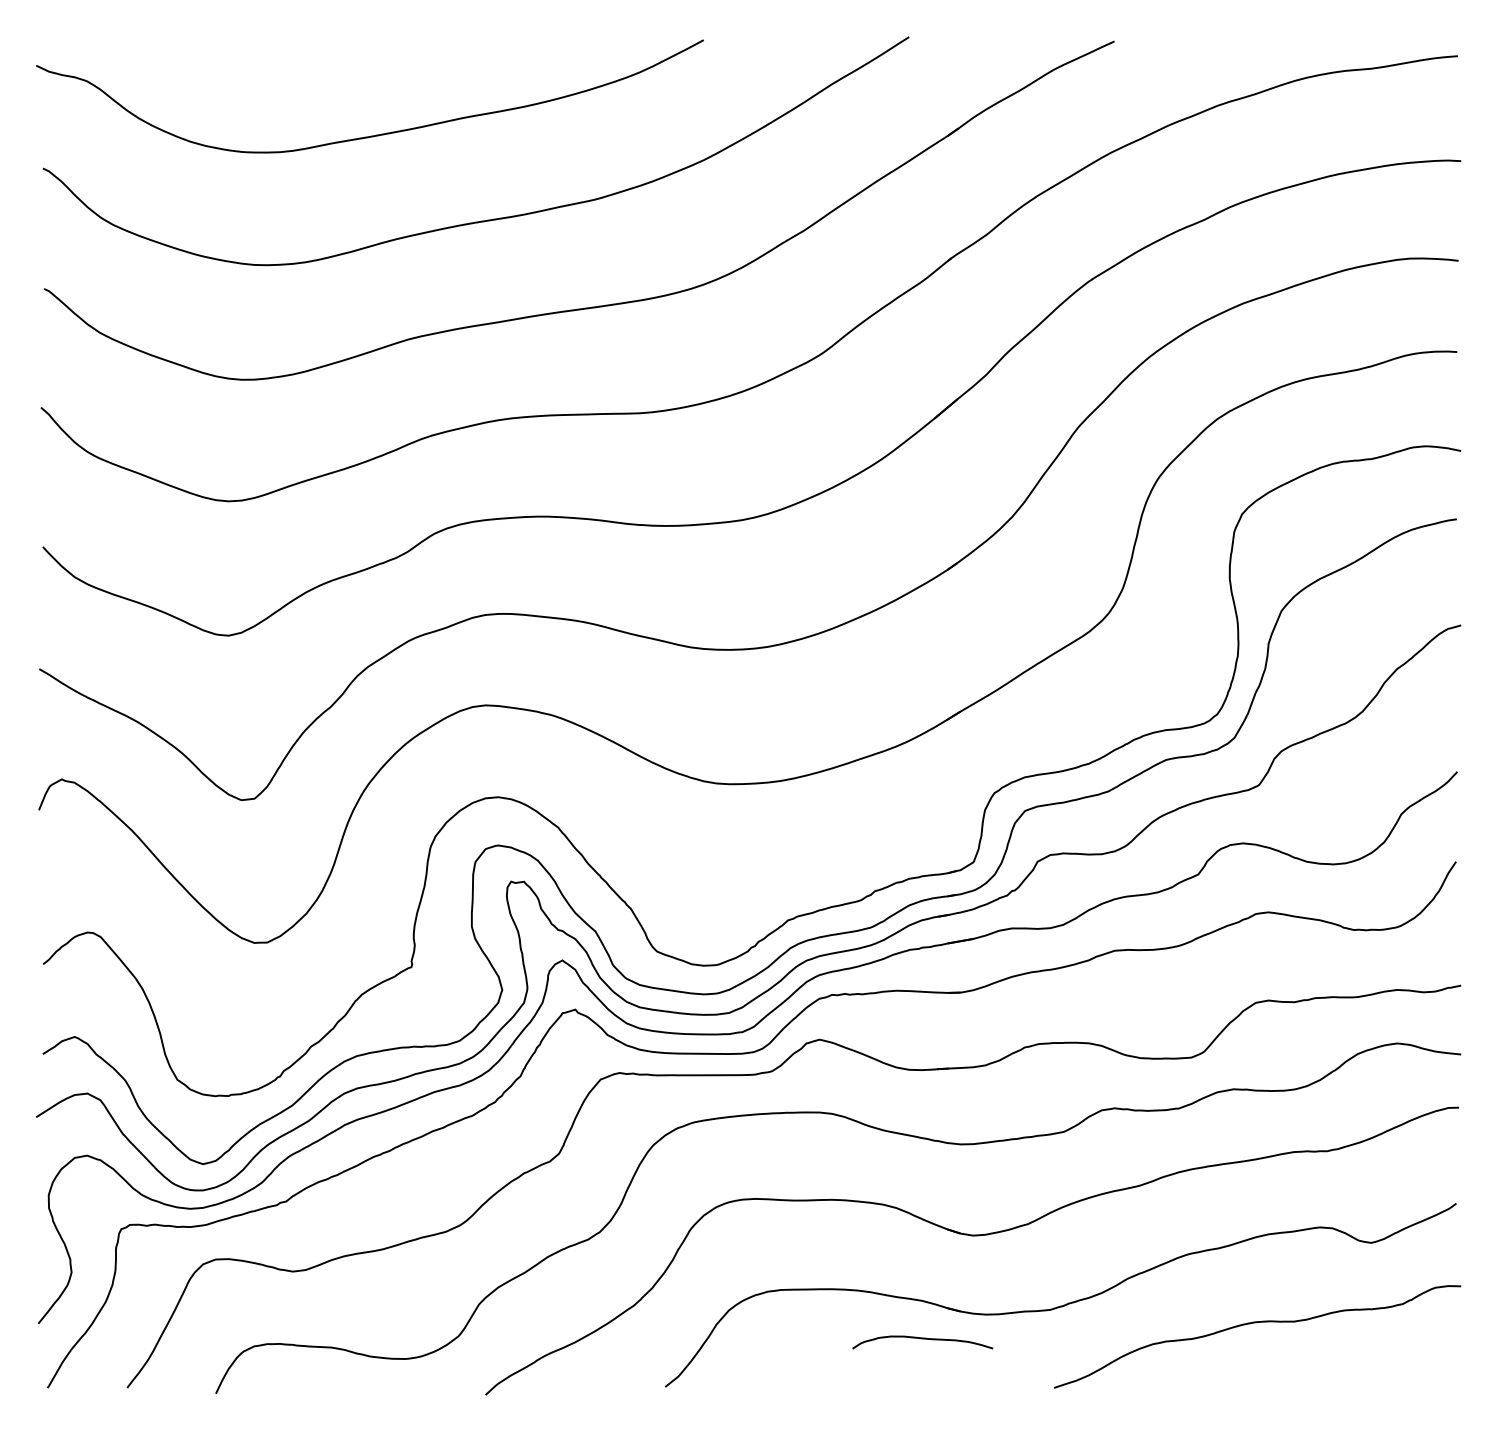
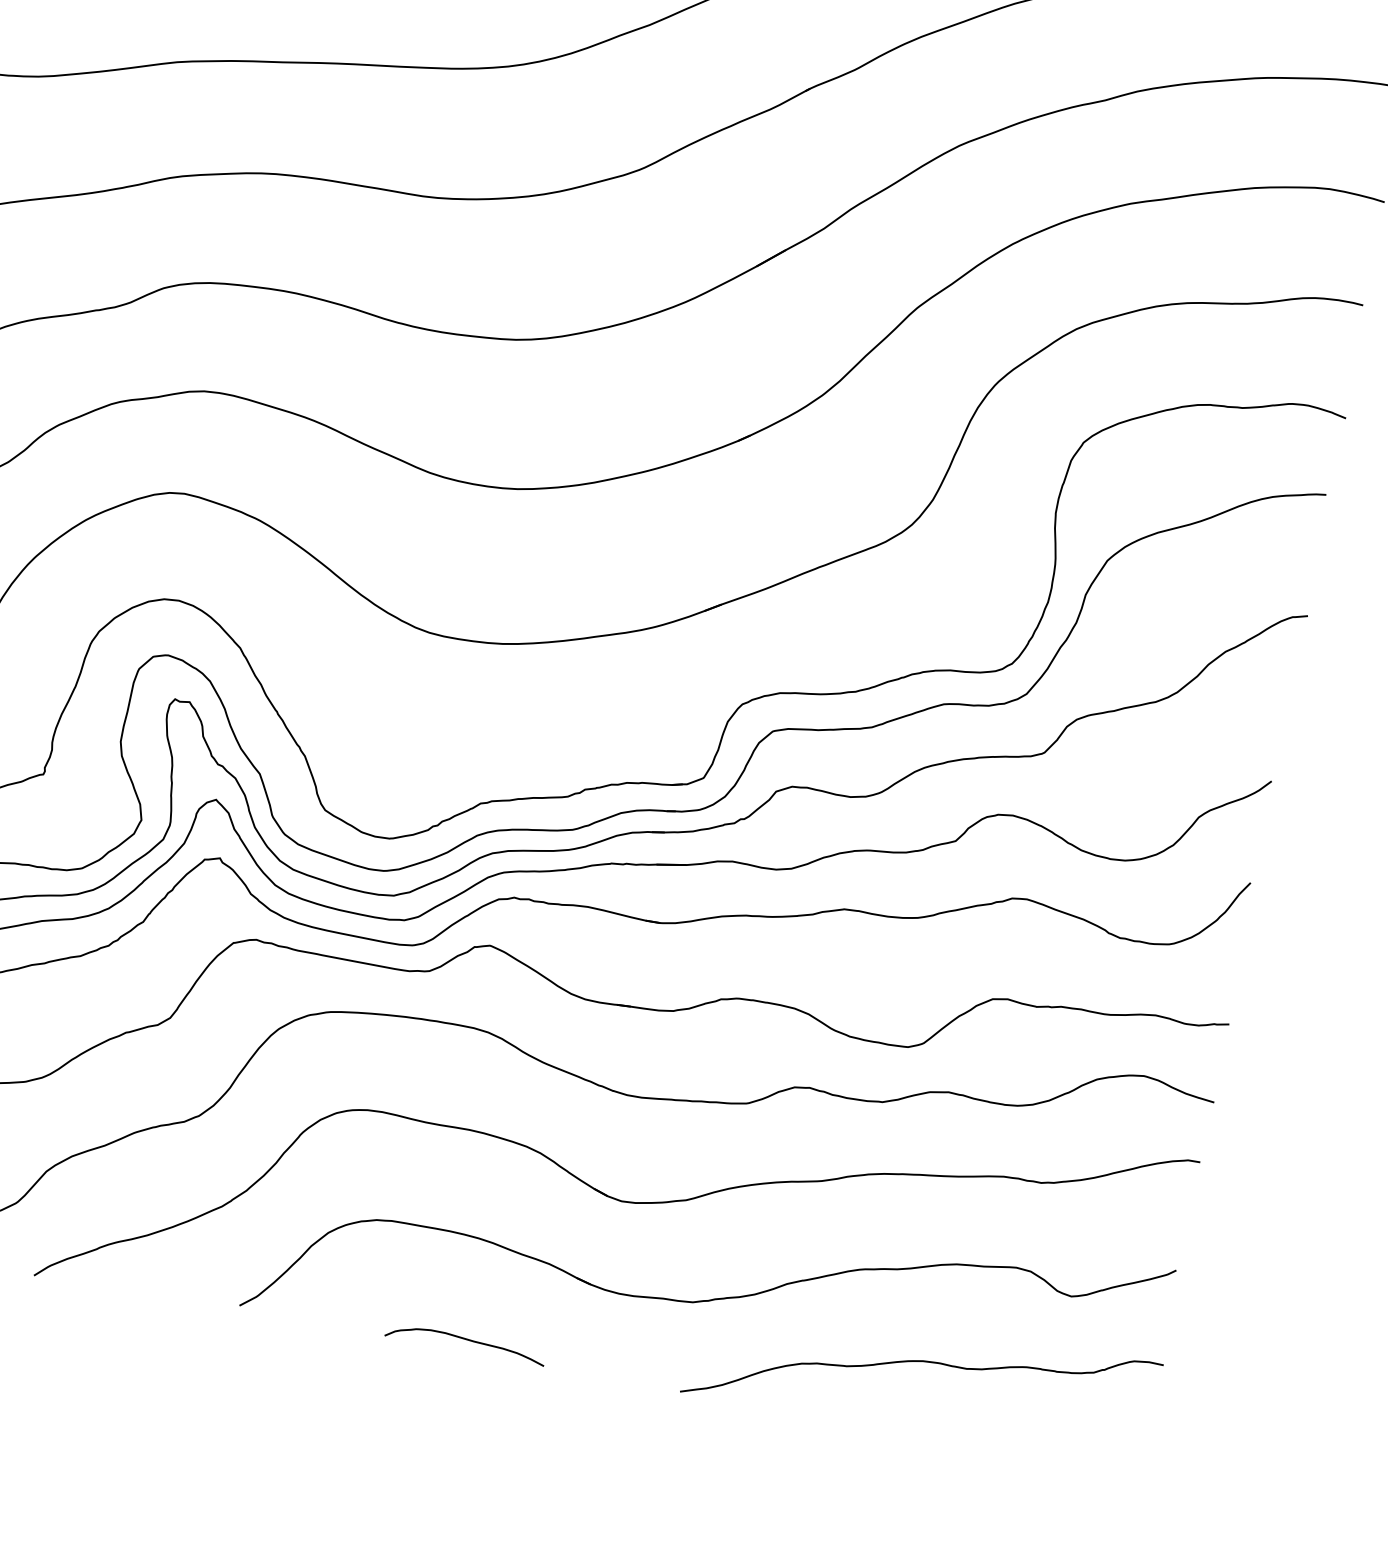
curve: (922, 1339) -> (465, 1340), moved

